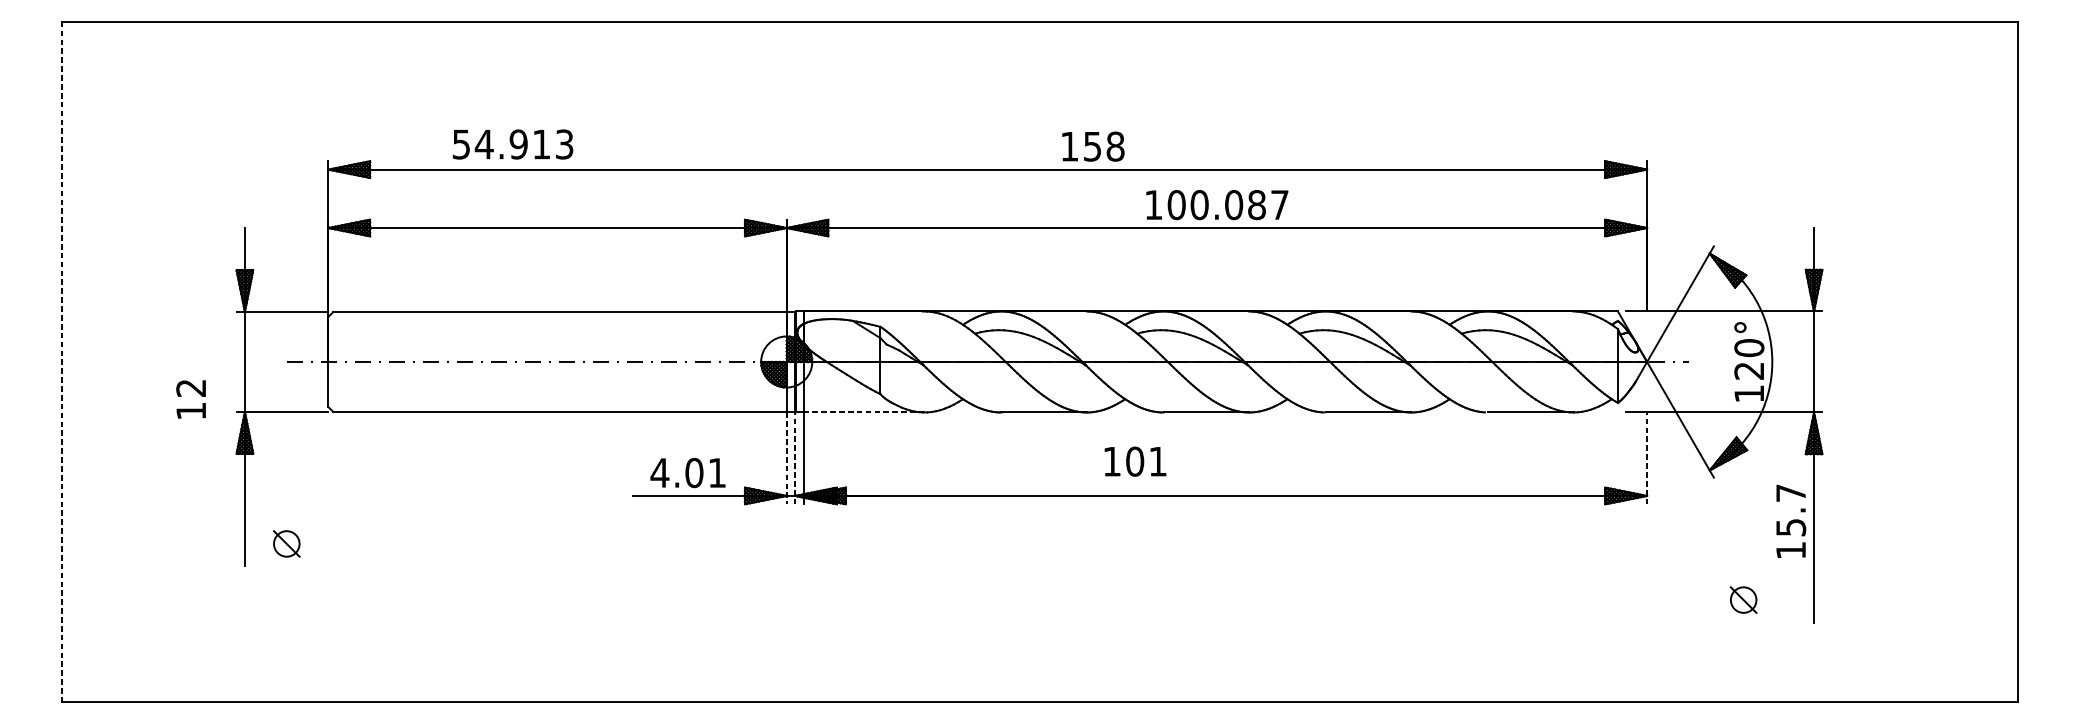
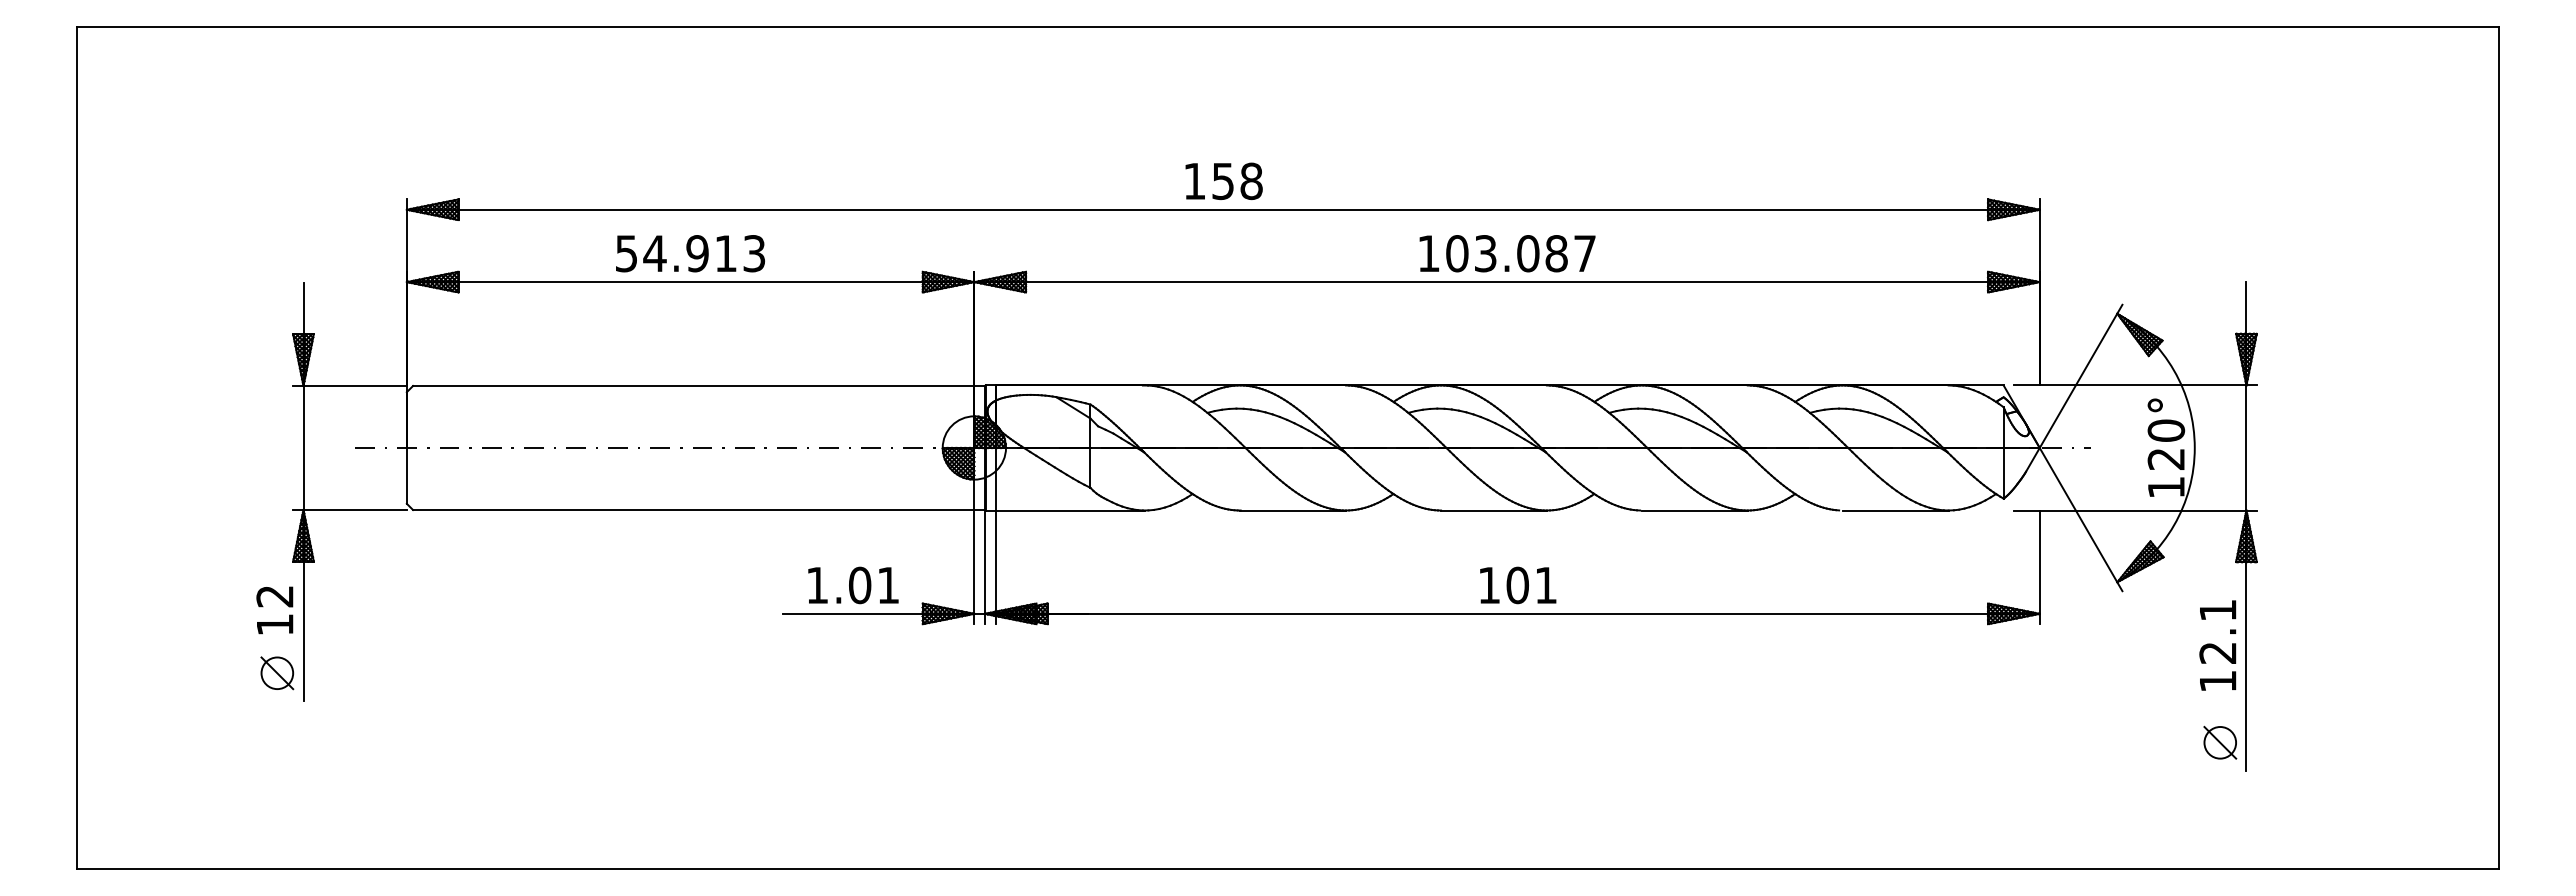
text: (513, 144) -> (690, 253), moved
text: (1092, 146) -> (1223, 181), moved
text: (1199, 204) -> (1485, 253), 100.087 -> 103.087
line: (62, 362) -> (77, 448), dashed -> solid
text: (190, 399) -> (274, 610), moved
line: (864, 412) -> (1070, 510), dashed -> solid
line: (786, 458) -> (974, 567), dashed -> solid
line: (794, 458) -> (984, 567), dashed -> solid
line: (1646, 458) -> (2039, 567), dashed -> solid
text: (1135, 461) -> (1518, 585), moved
text: (660, 473) -> (817, 585), 4.01 -> 1.01
text: (1790, 510) -> (2217, 631), 15.7 -> 12.1
part: (286, 544) -> (277, 673), moved
part: (1743, 599) -> (2220, 742), moved

